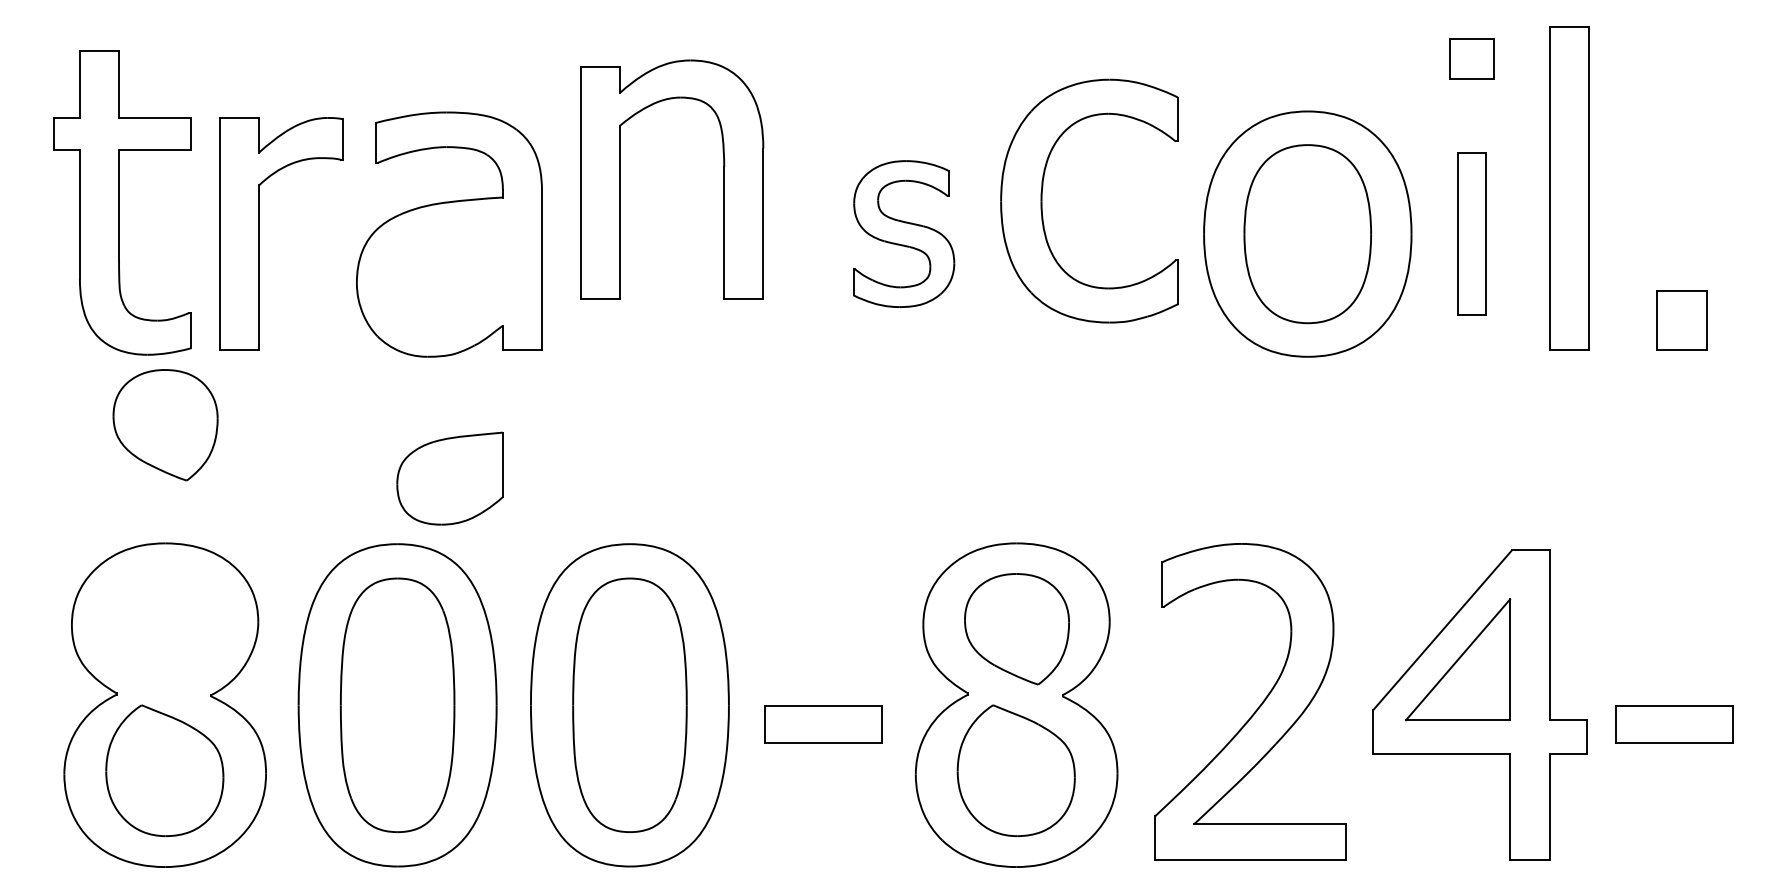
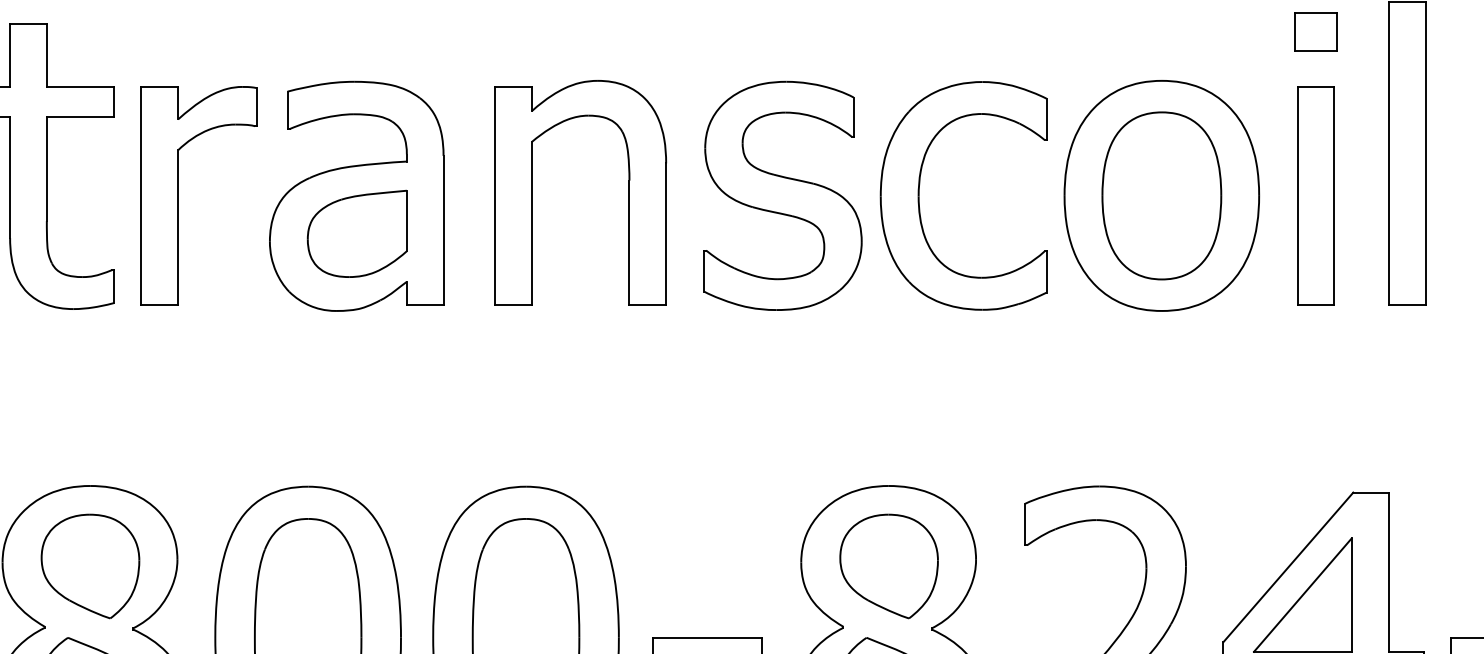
part: (723, 179) -> (628, 192), moved
part: (1042, 200) -> (919, 195), moved
part: (903, 233) -> (782, 195), size x1.67
part: (1471, 233) -> (1315, 195), size x1.43
part: (165, 425) -> (90, 566), moved
part: (449, 478) -> (356, 233), moved

